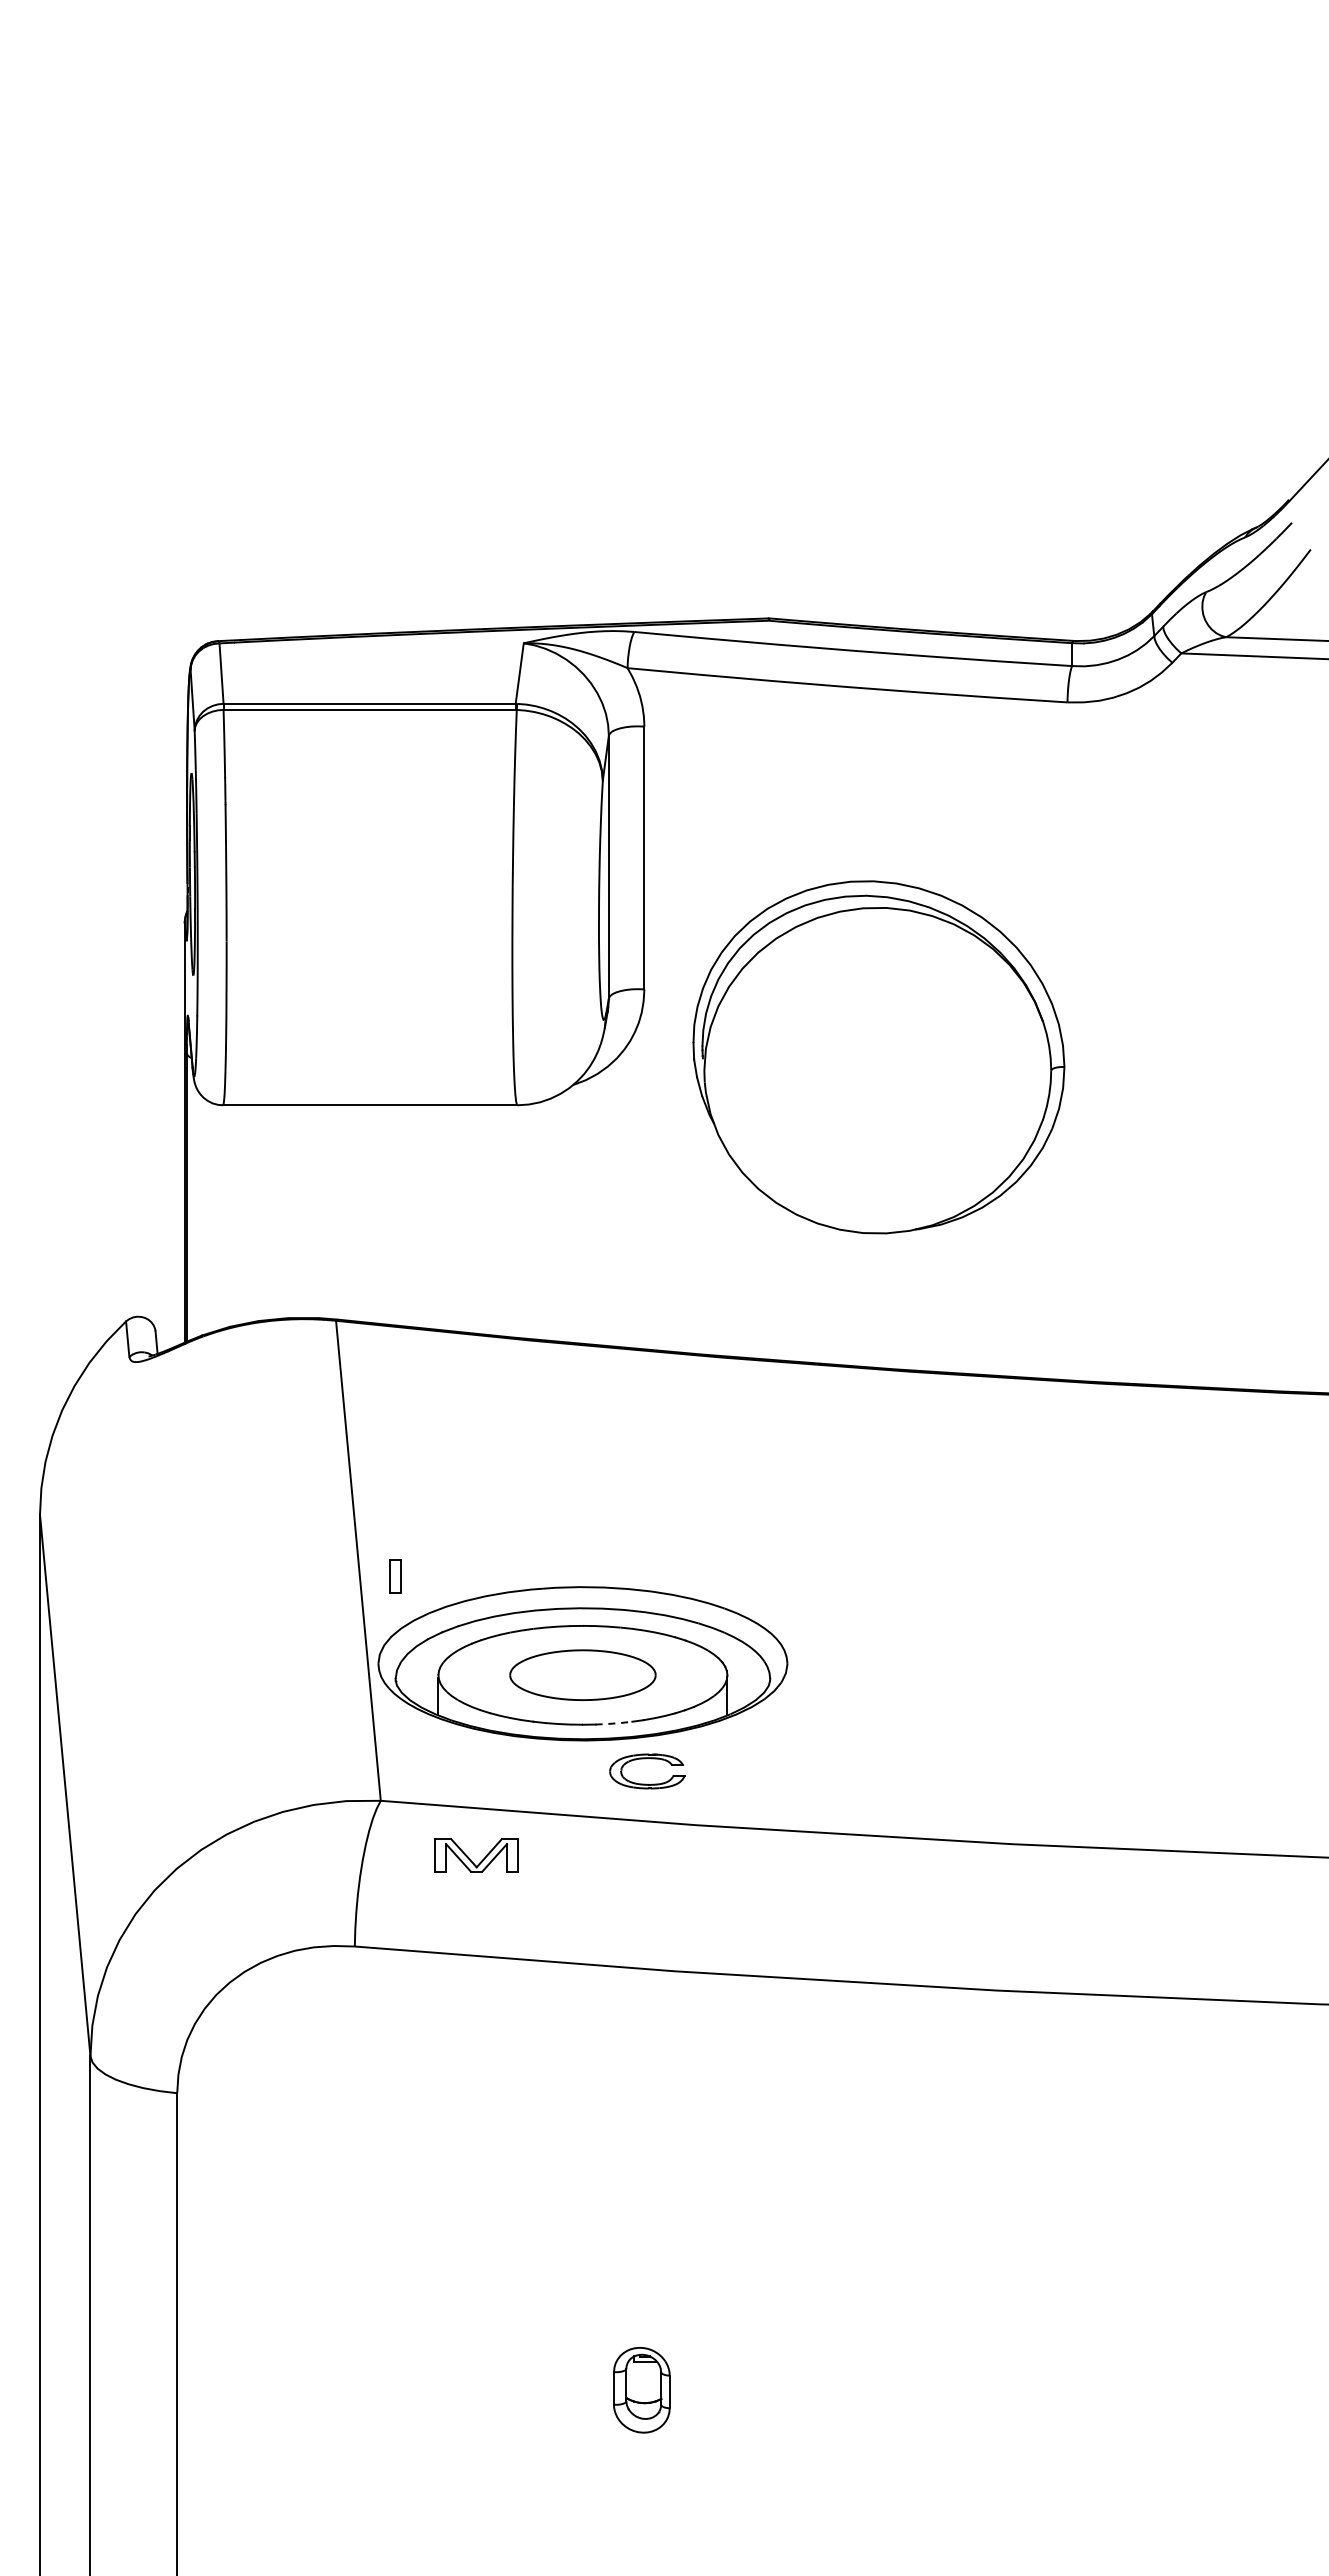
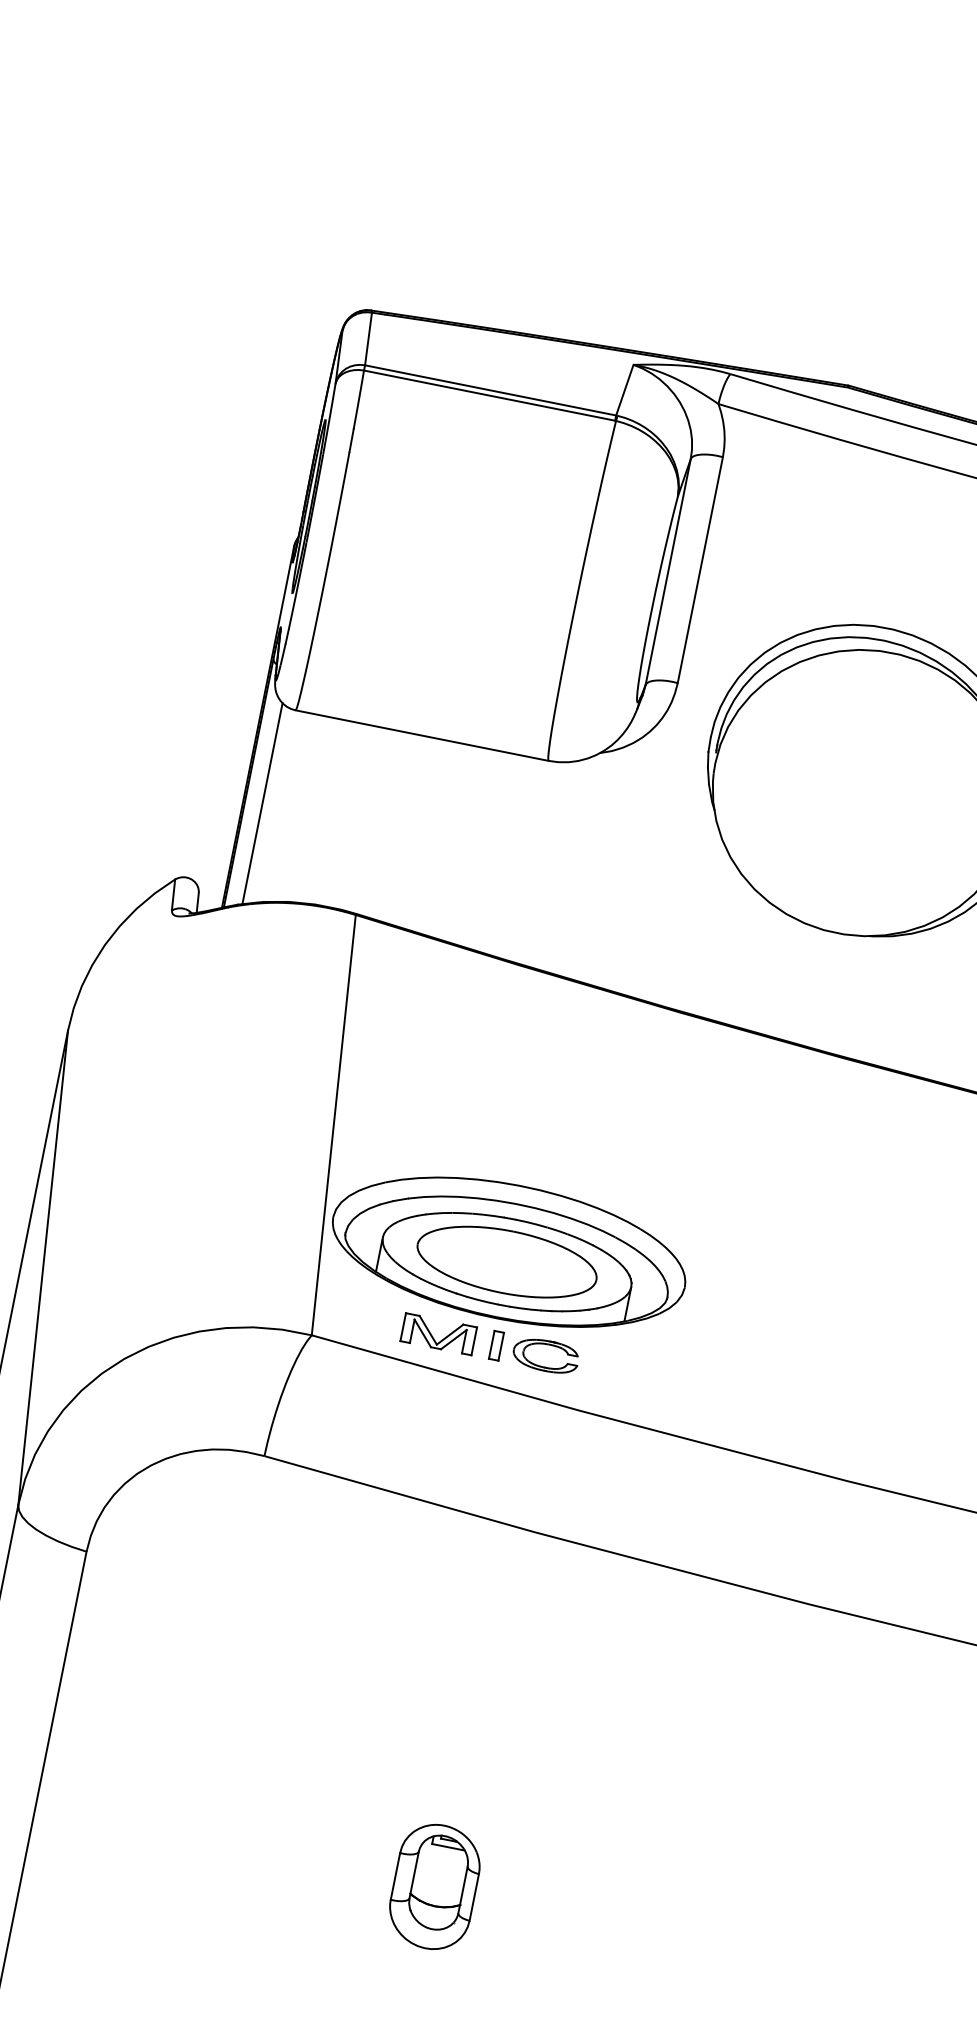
line: (206, 1217) -> (262, 803), added
part: (395, 1576) -> (496, 1345), moved
part: (582, 1674) -> (506, 1261), size x1.43
line: (614, 1723) -> (525, 1308), dashed -> solid
part: (470, 1858) -> (432, 1336), moved
part: (641, 2389) -> (434, 1886), size x1.67

